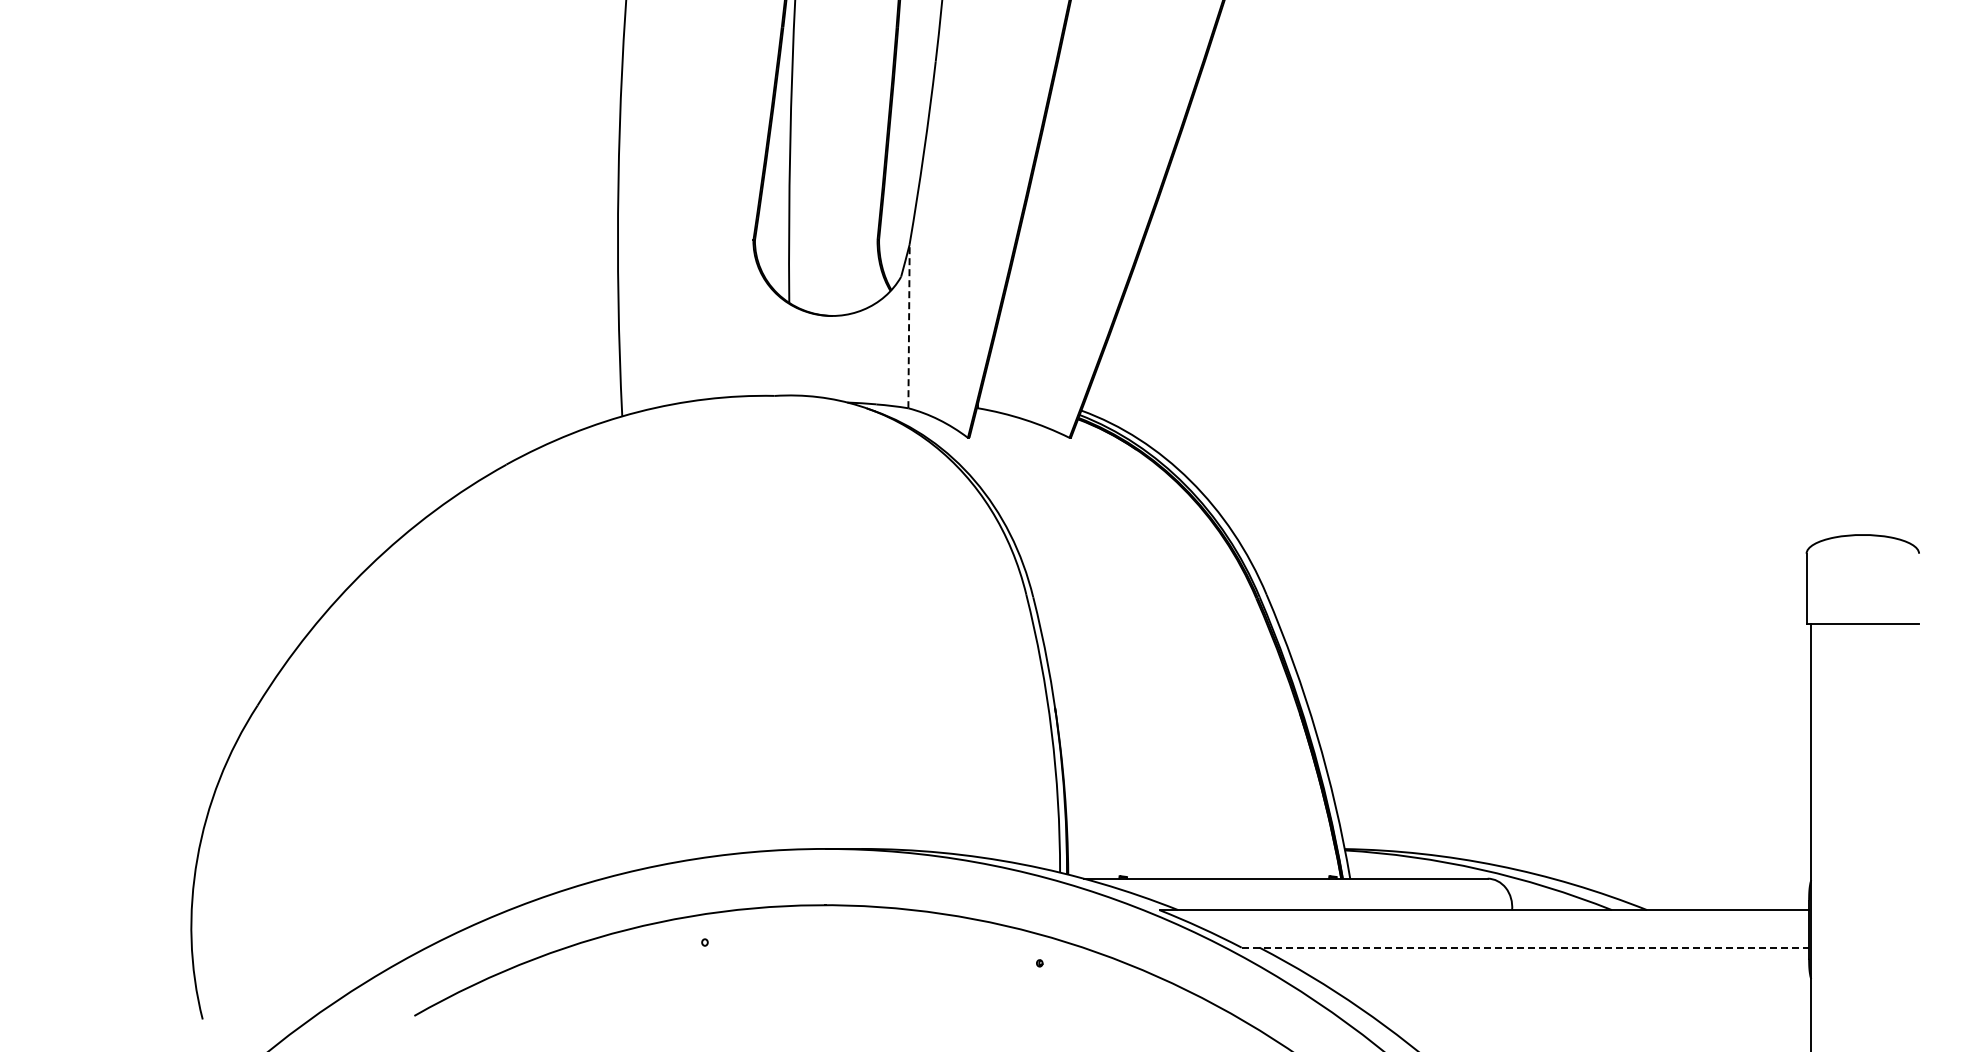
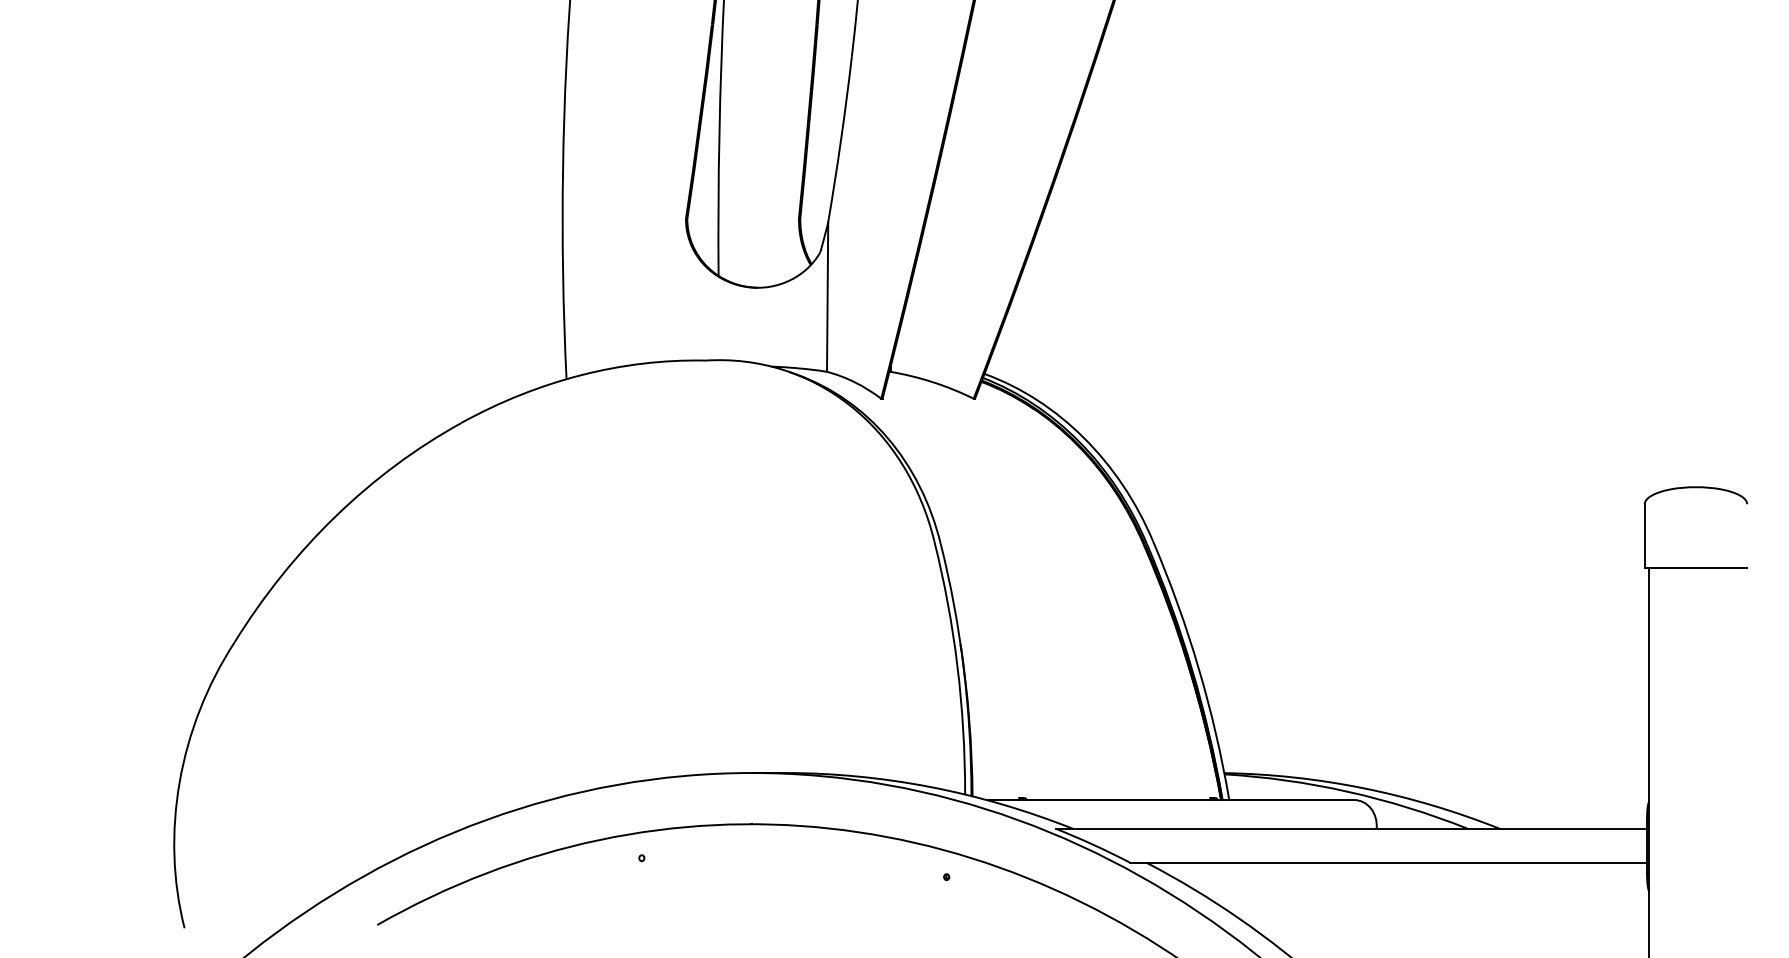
line: (909, 325) -> (828, 296), dashed -> solid
line: (1525, 947) -> (1388, 862), dashed -> solid

